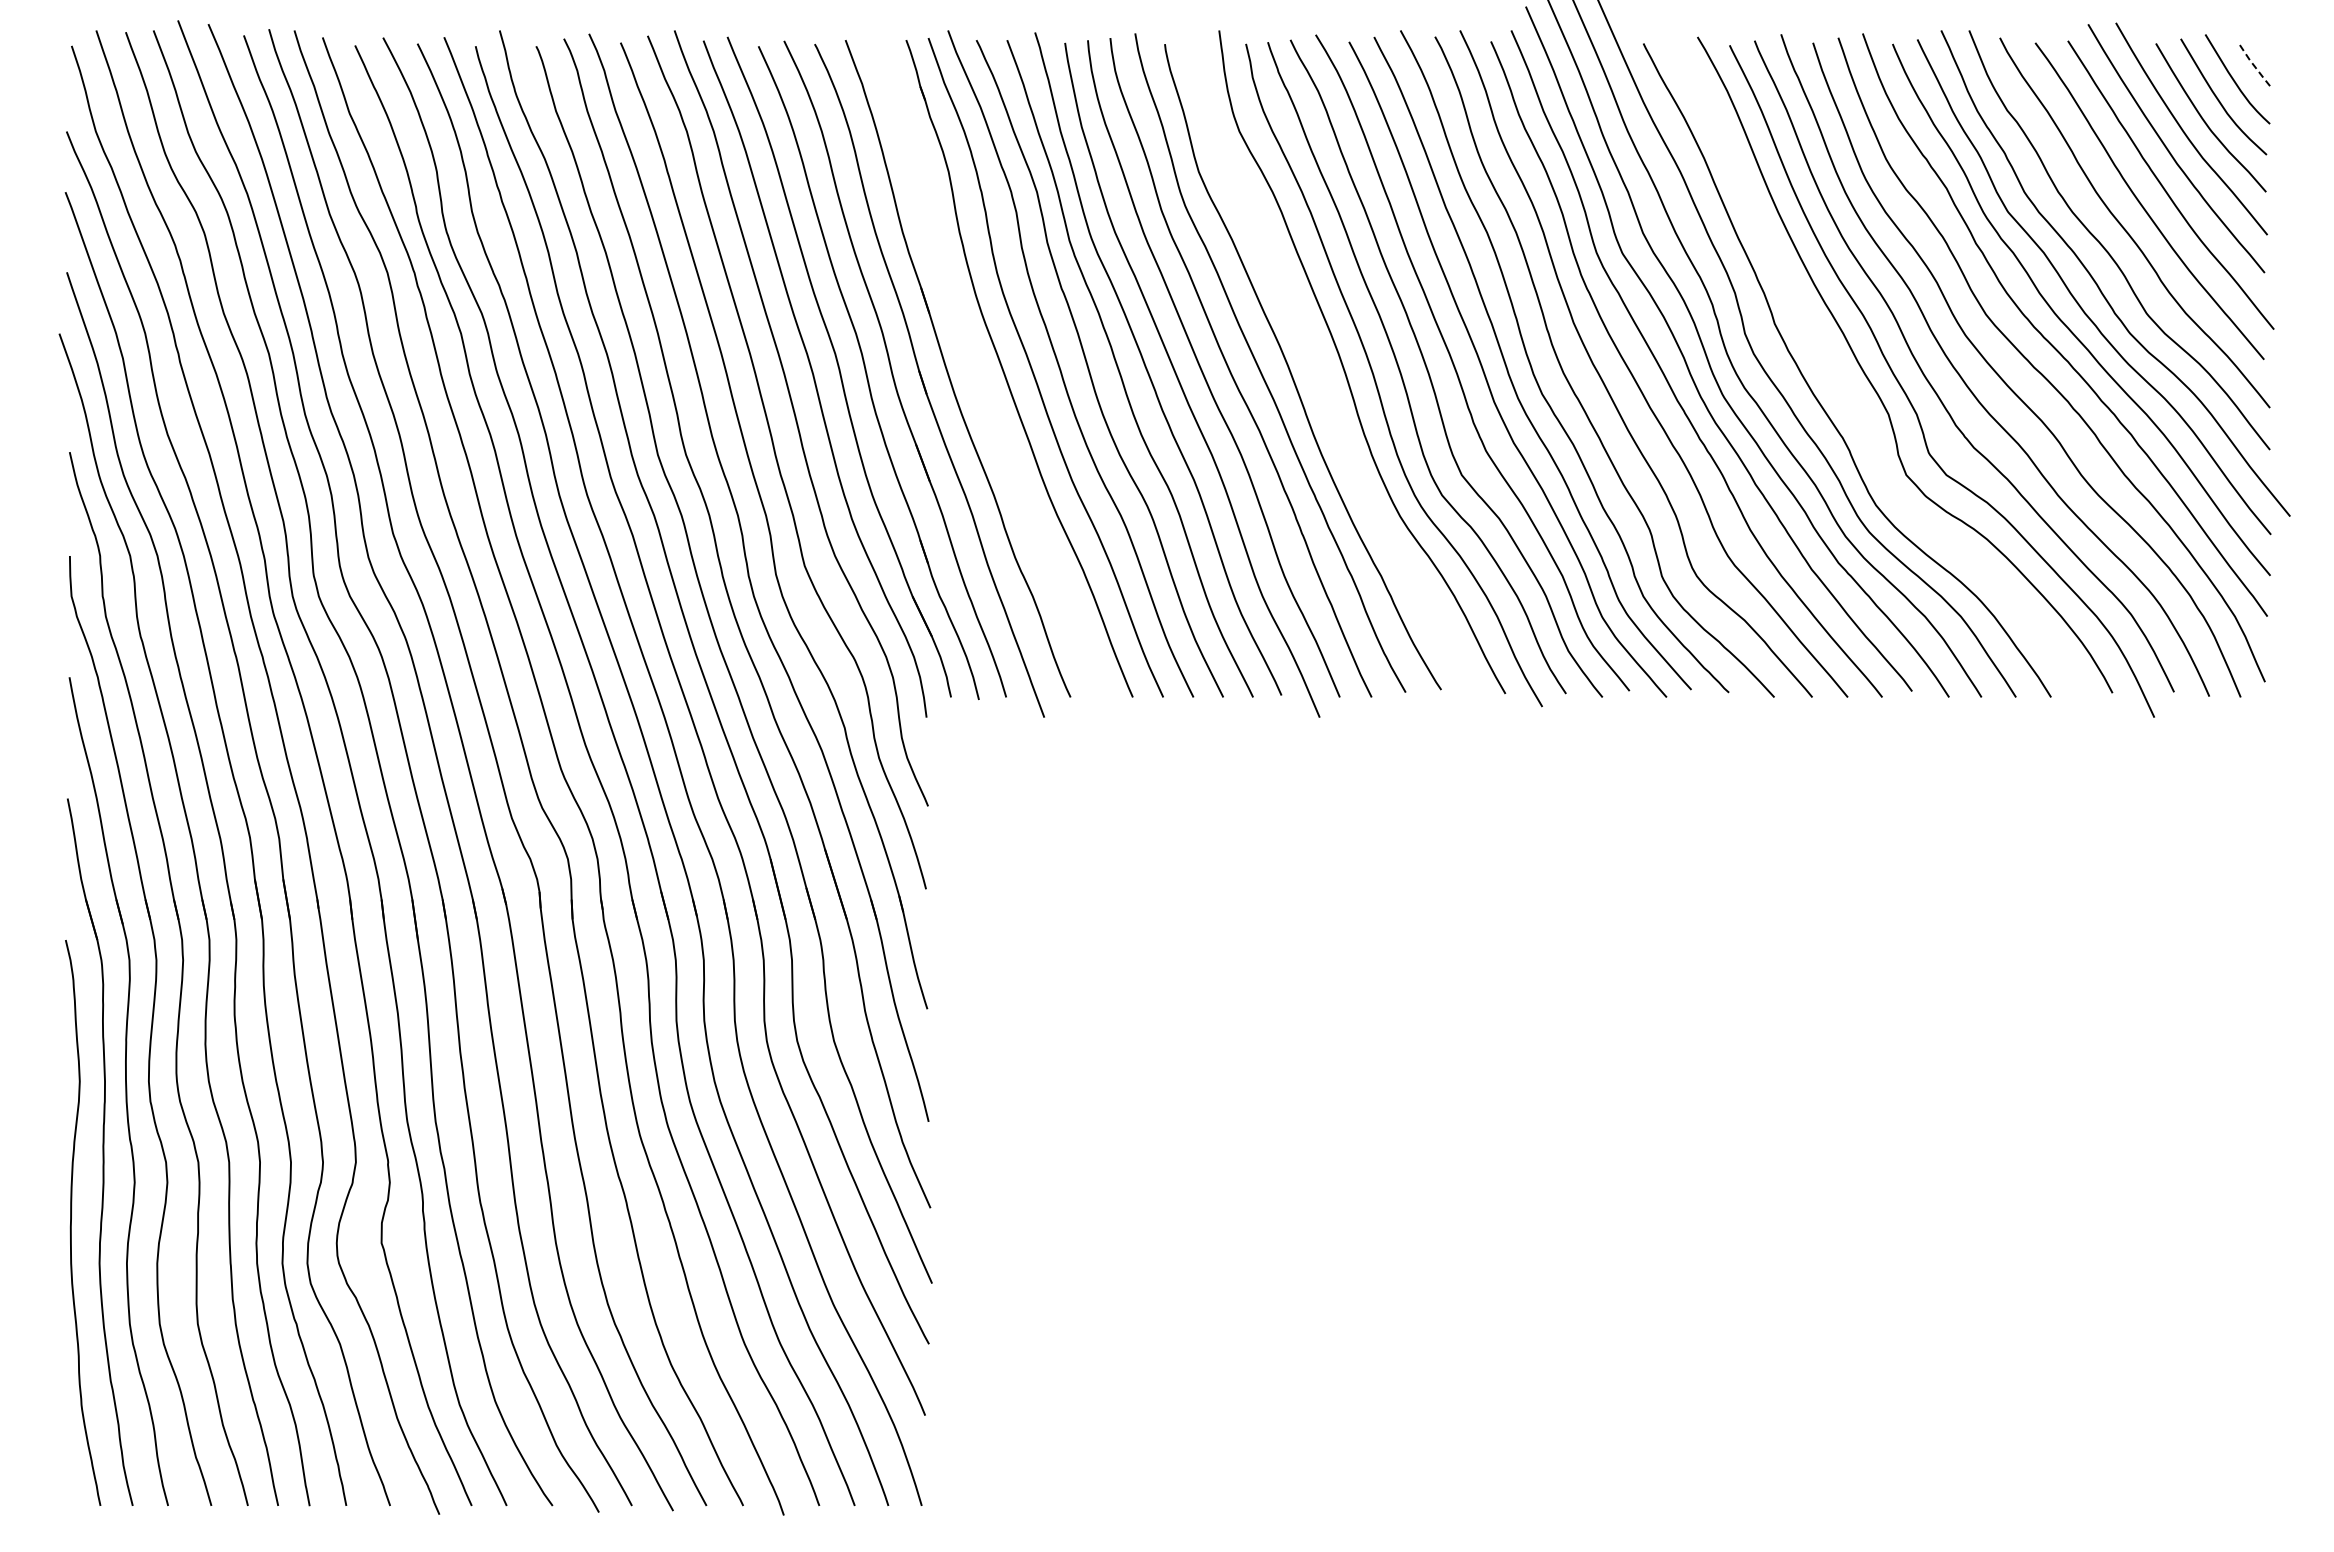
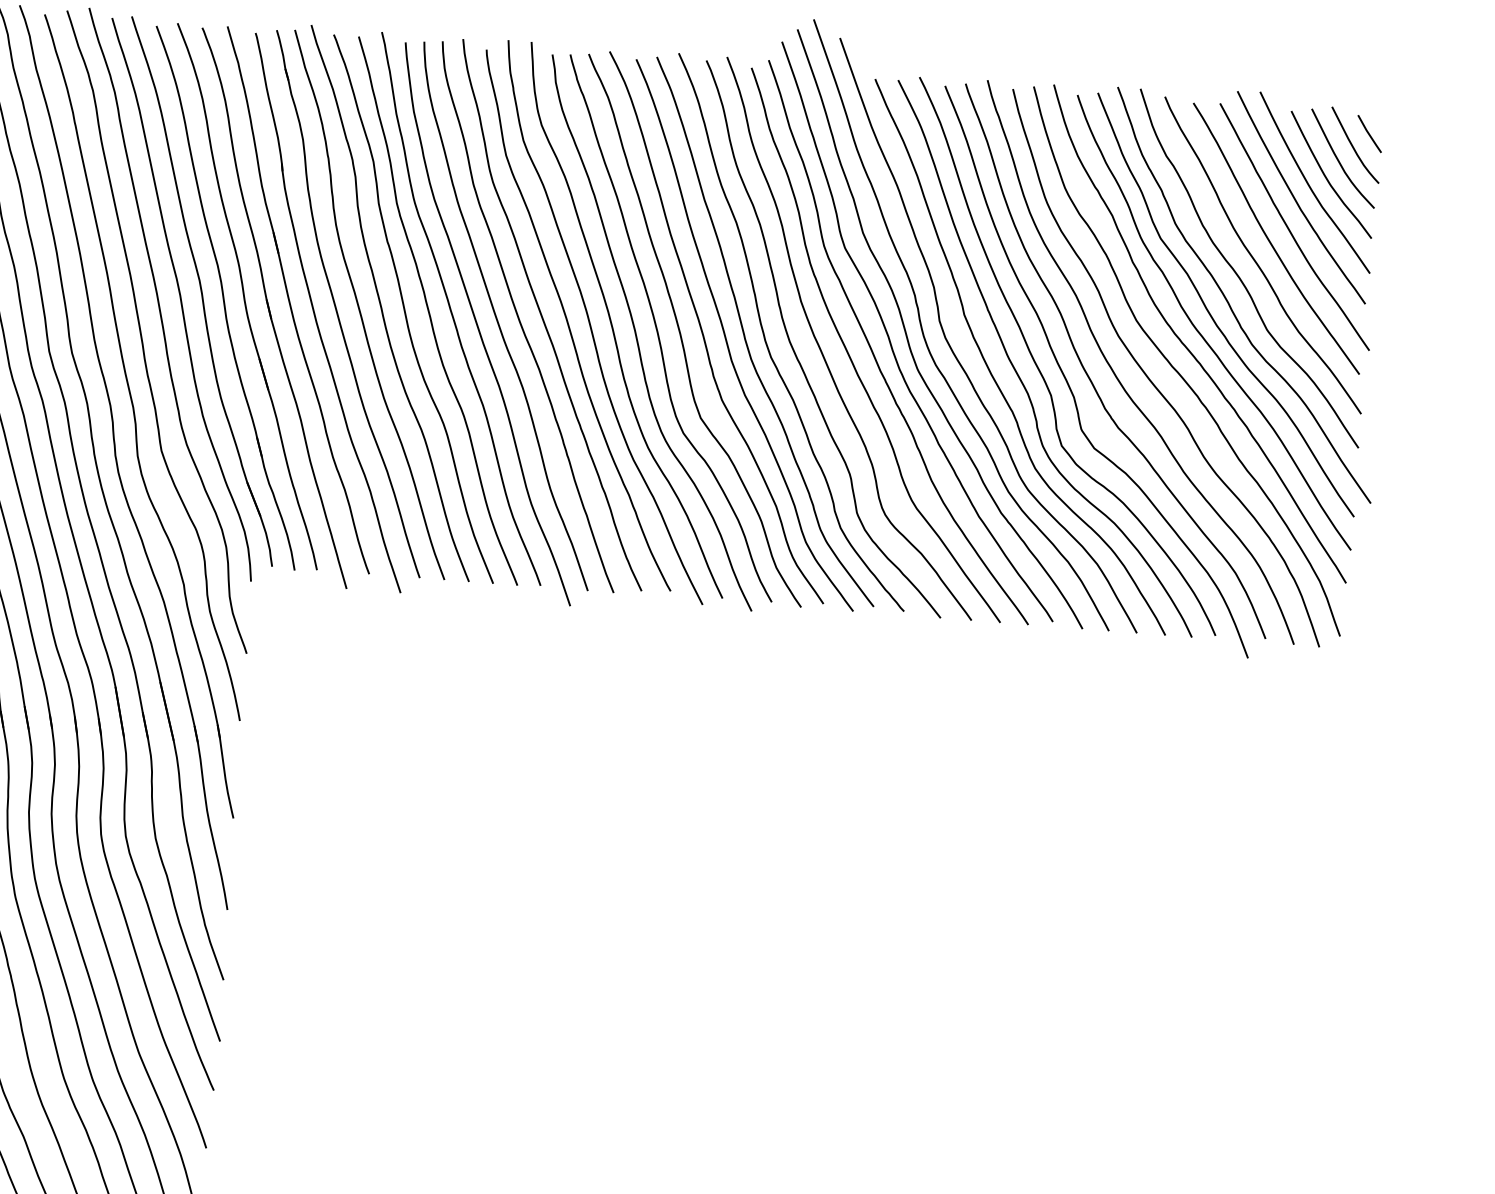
line: (2253, 64) -> (1369, 134), dashed -> solid
curve: (1319, 373) -> (591, 326), added
part: (981, 387) -> (316, 316), added
curve: (1845, 389) -> (1017, 372), added

